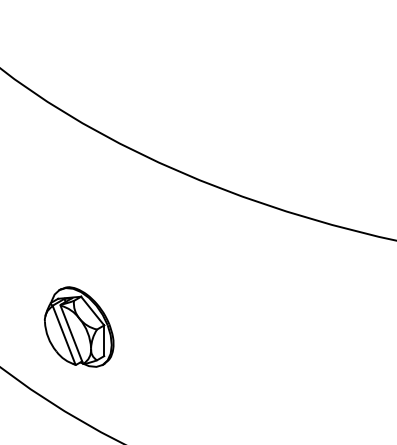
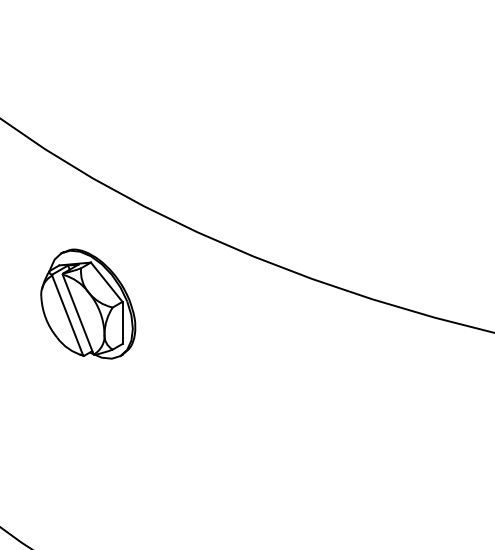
part: (78, 326) -> (87, 303), moved

